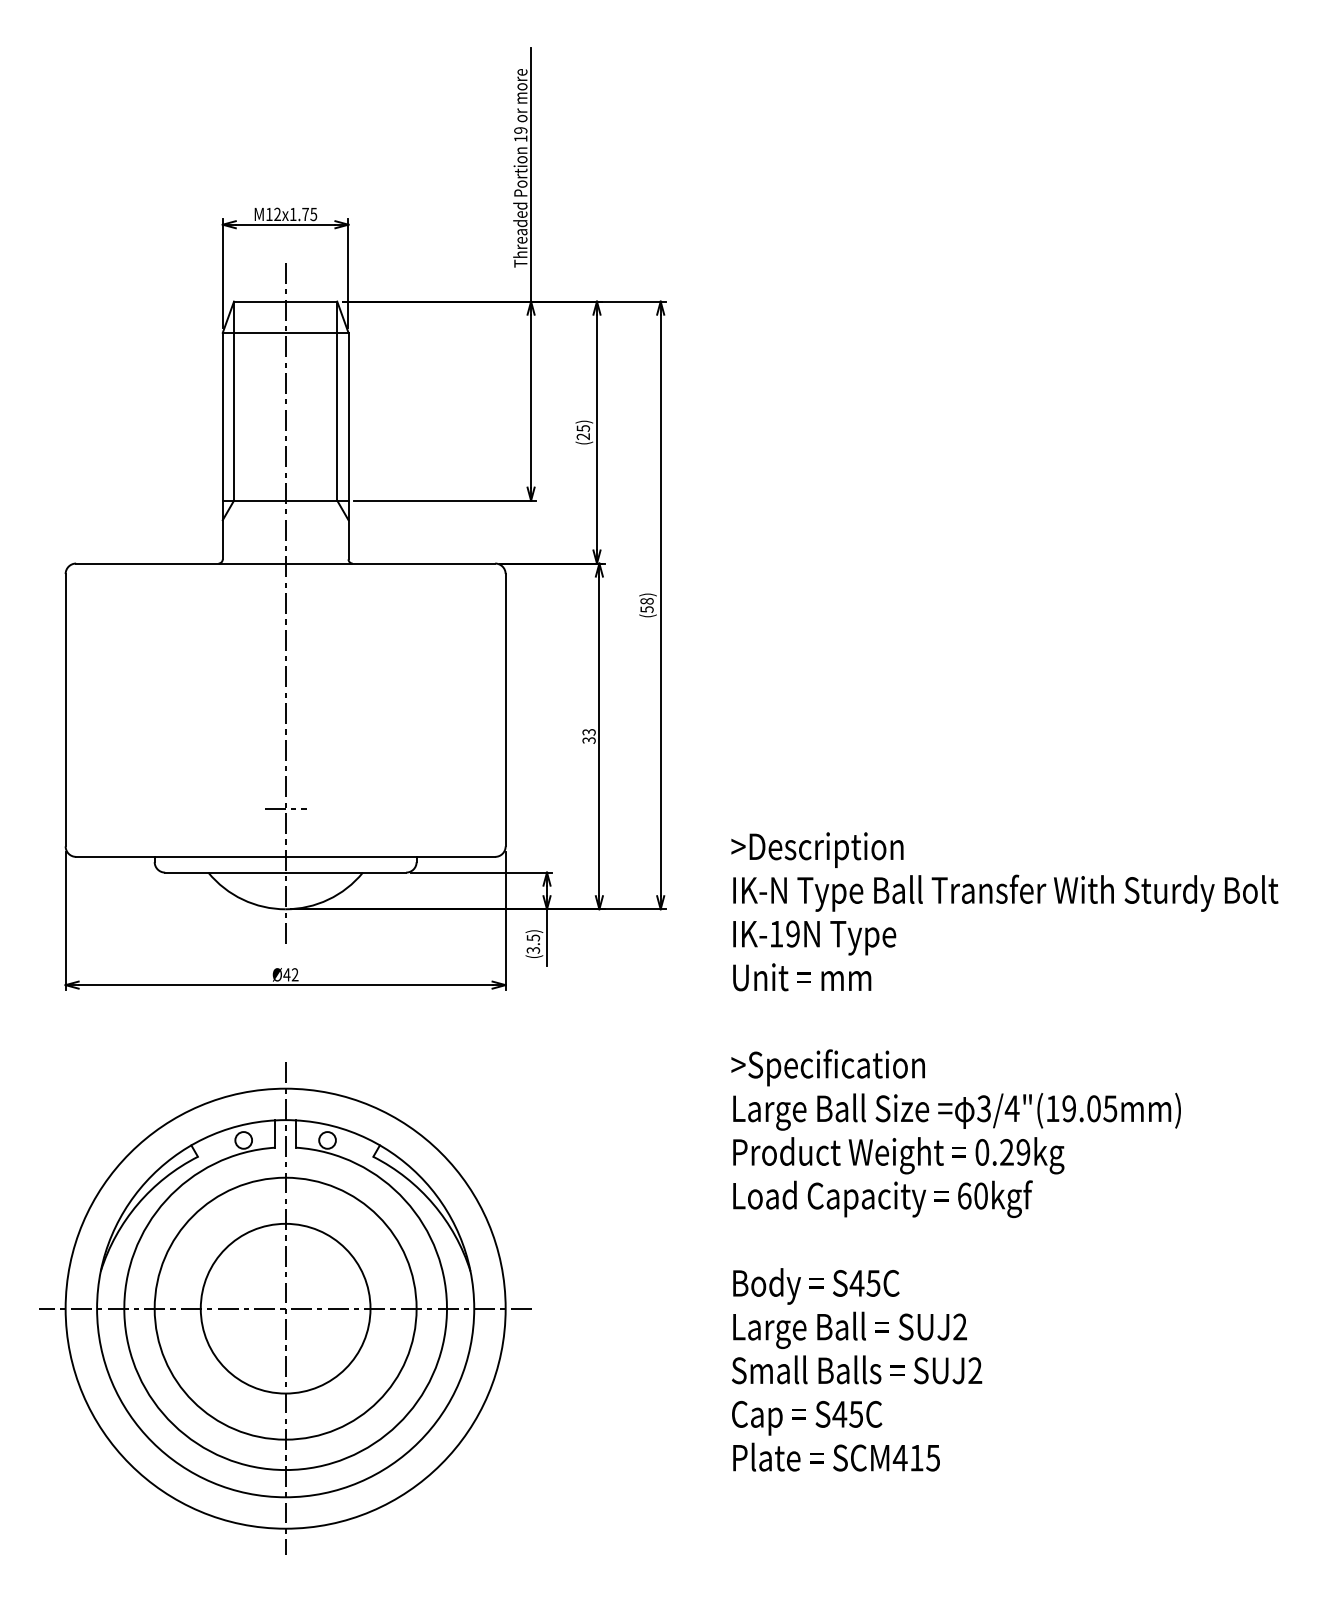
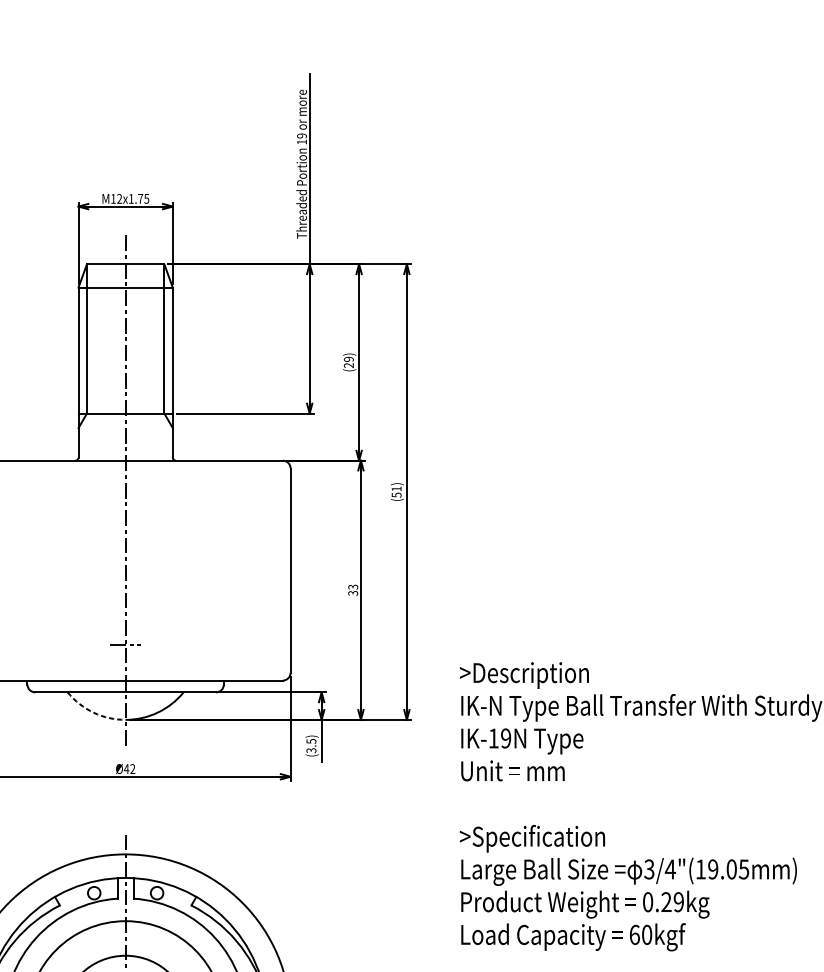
text: (582, 428) -> (348, 359), (25) -> (29)
text: (646, 601) -> (396, 489), (58) -> (51)
arc: (242, 899) -> (93, 712), solid -> dashed

